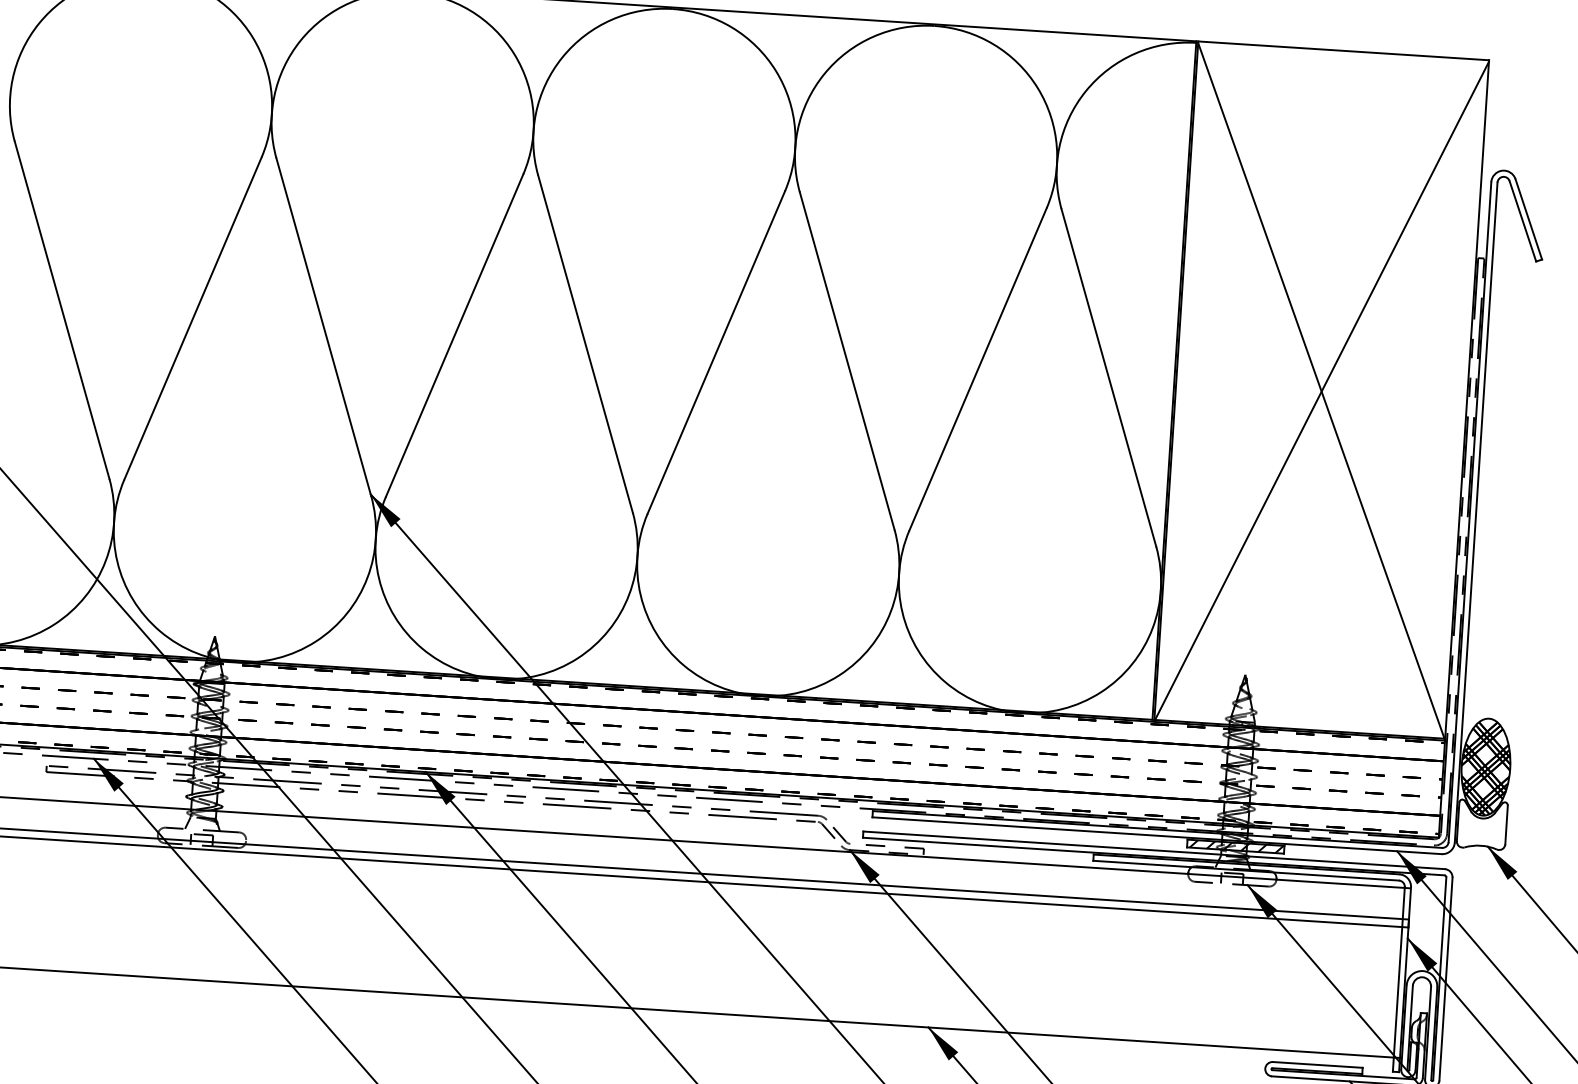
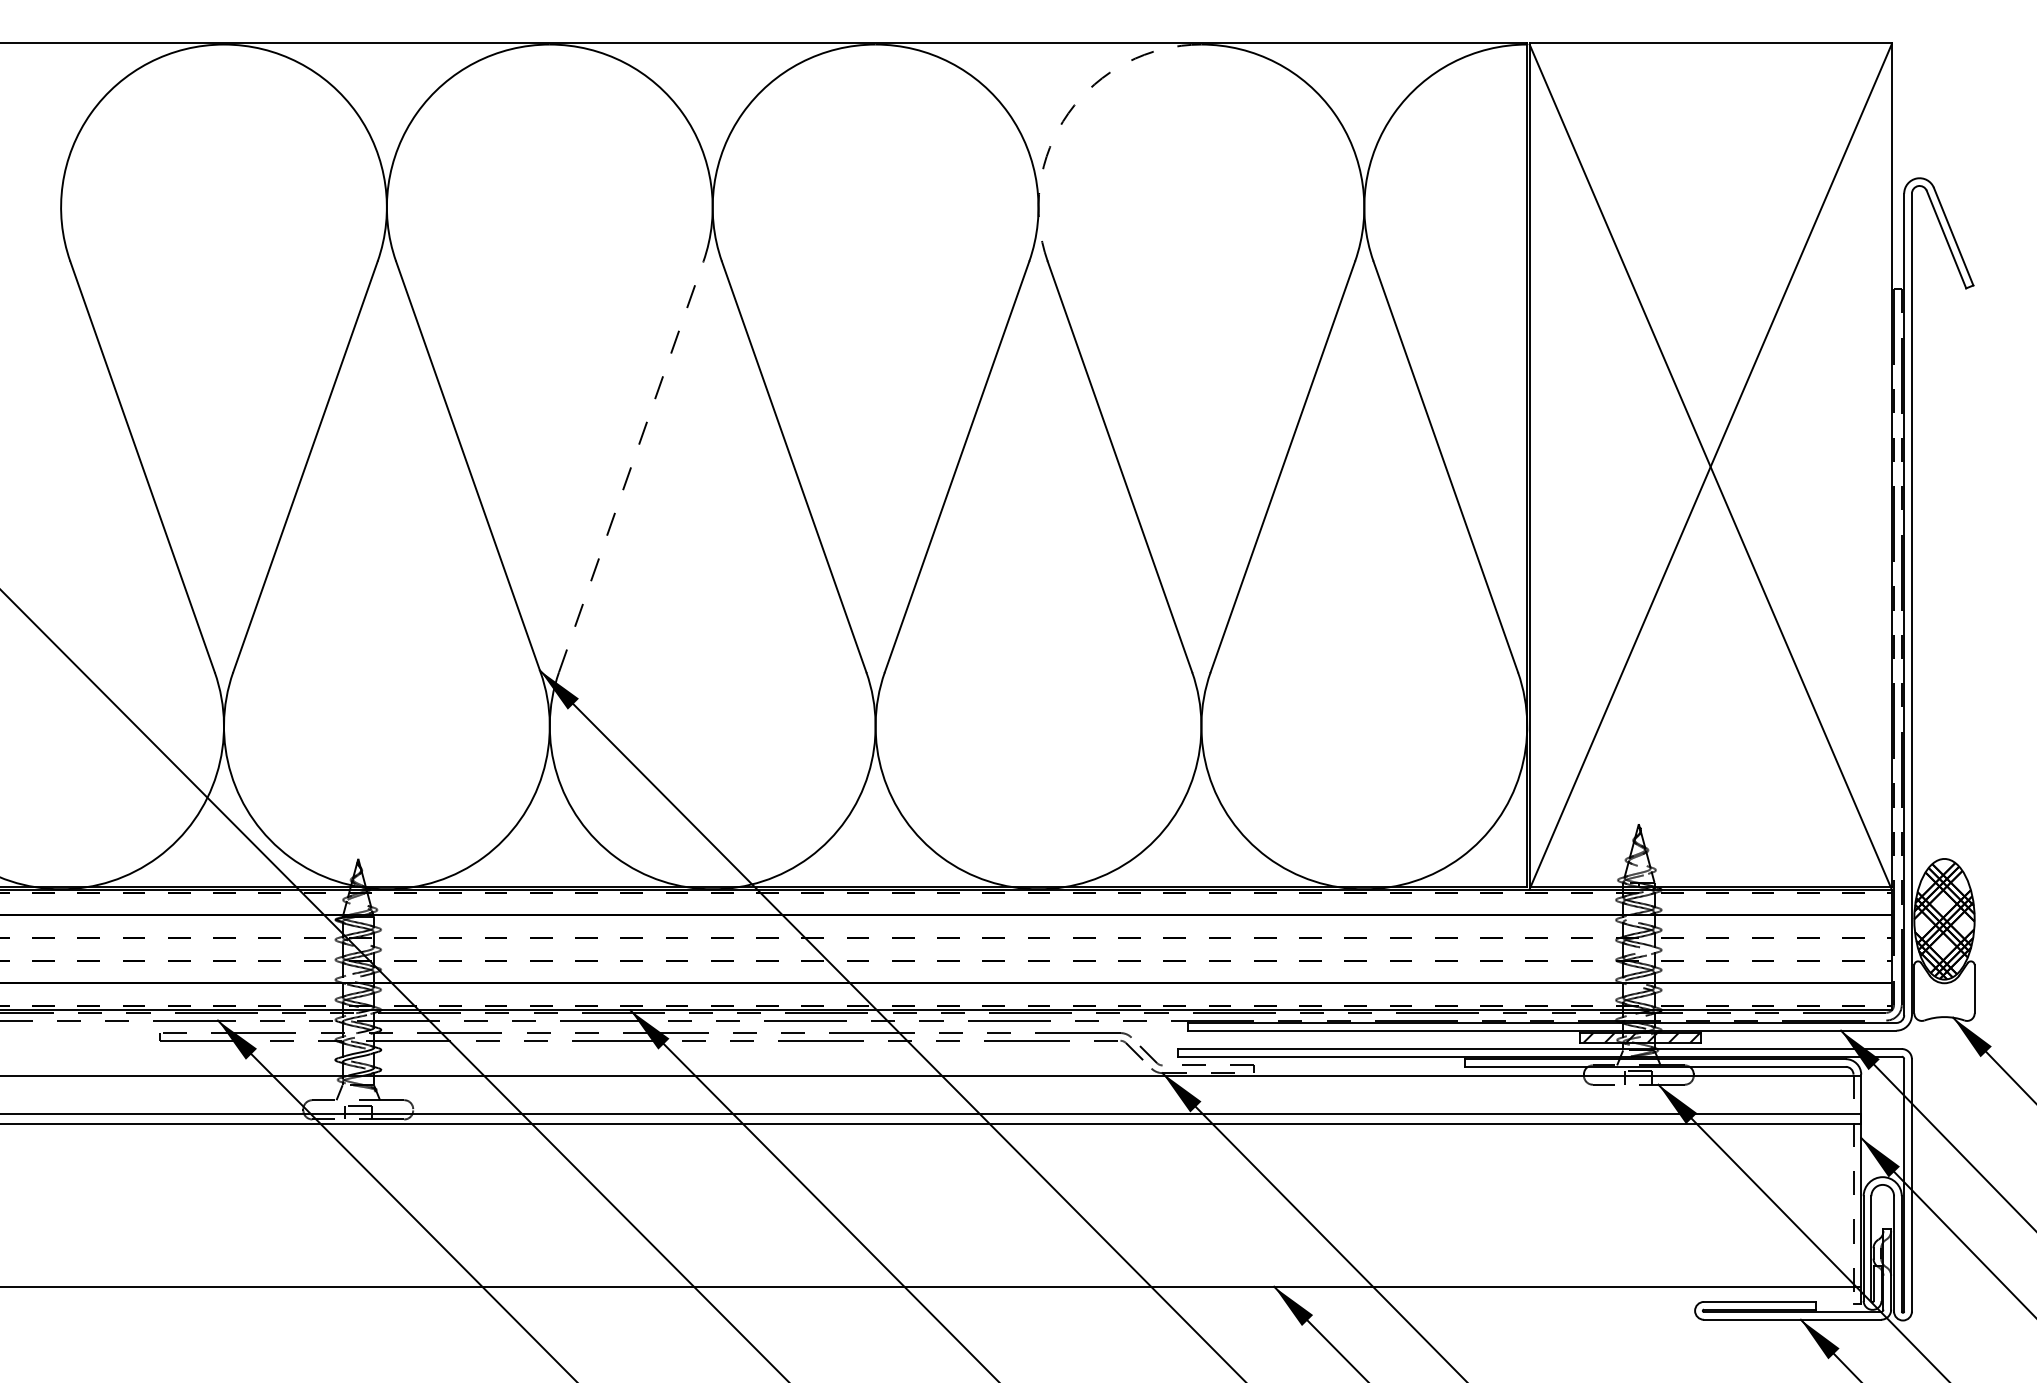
arc: (824, 74) -> (1068, 113), solid -> dashed
line: (454, 335) -> (631, 466), solid -> dashed
line: (1398, 979) -> (1853, 1189), solid -> dashed

